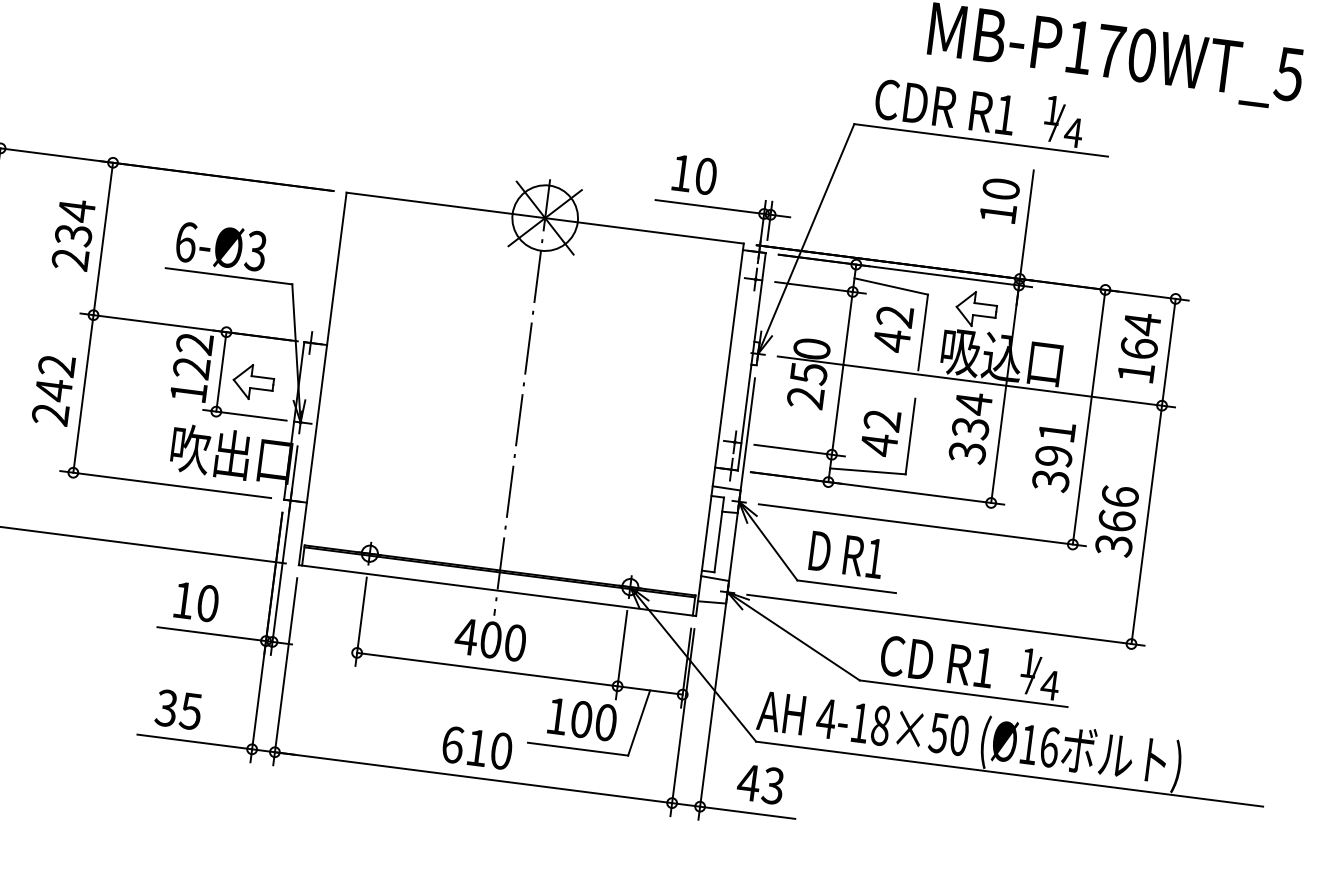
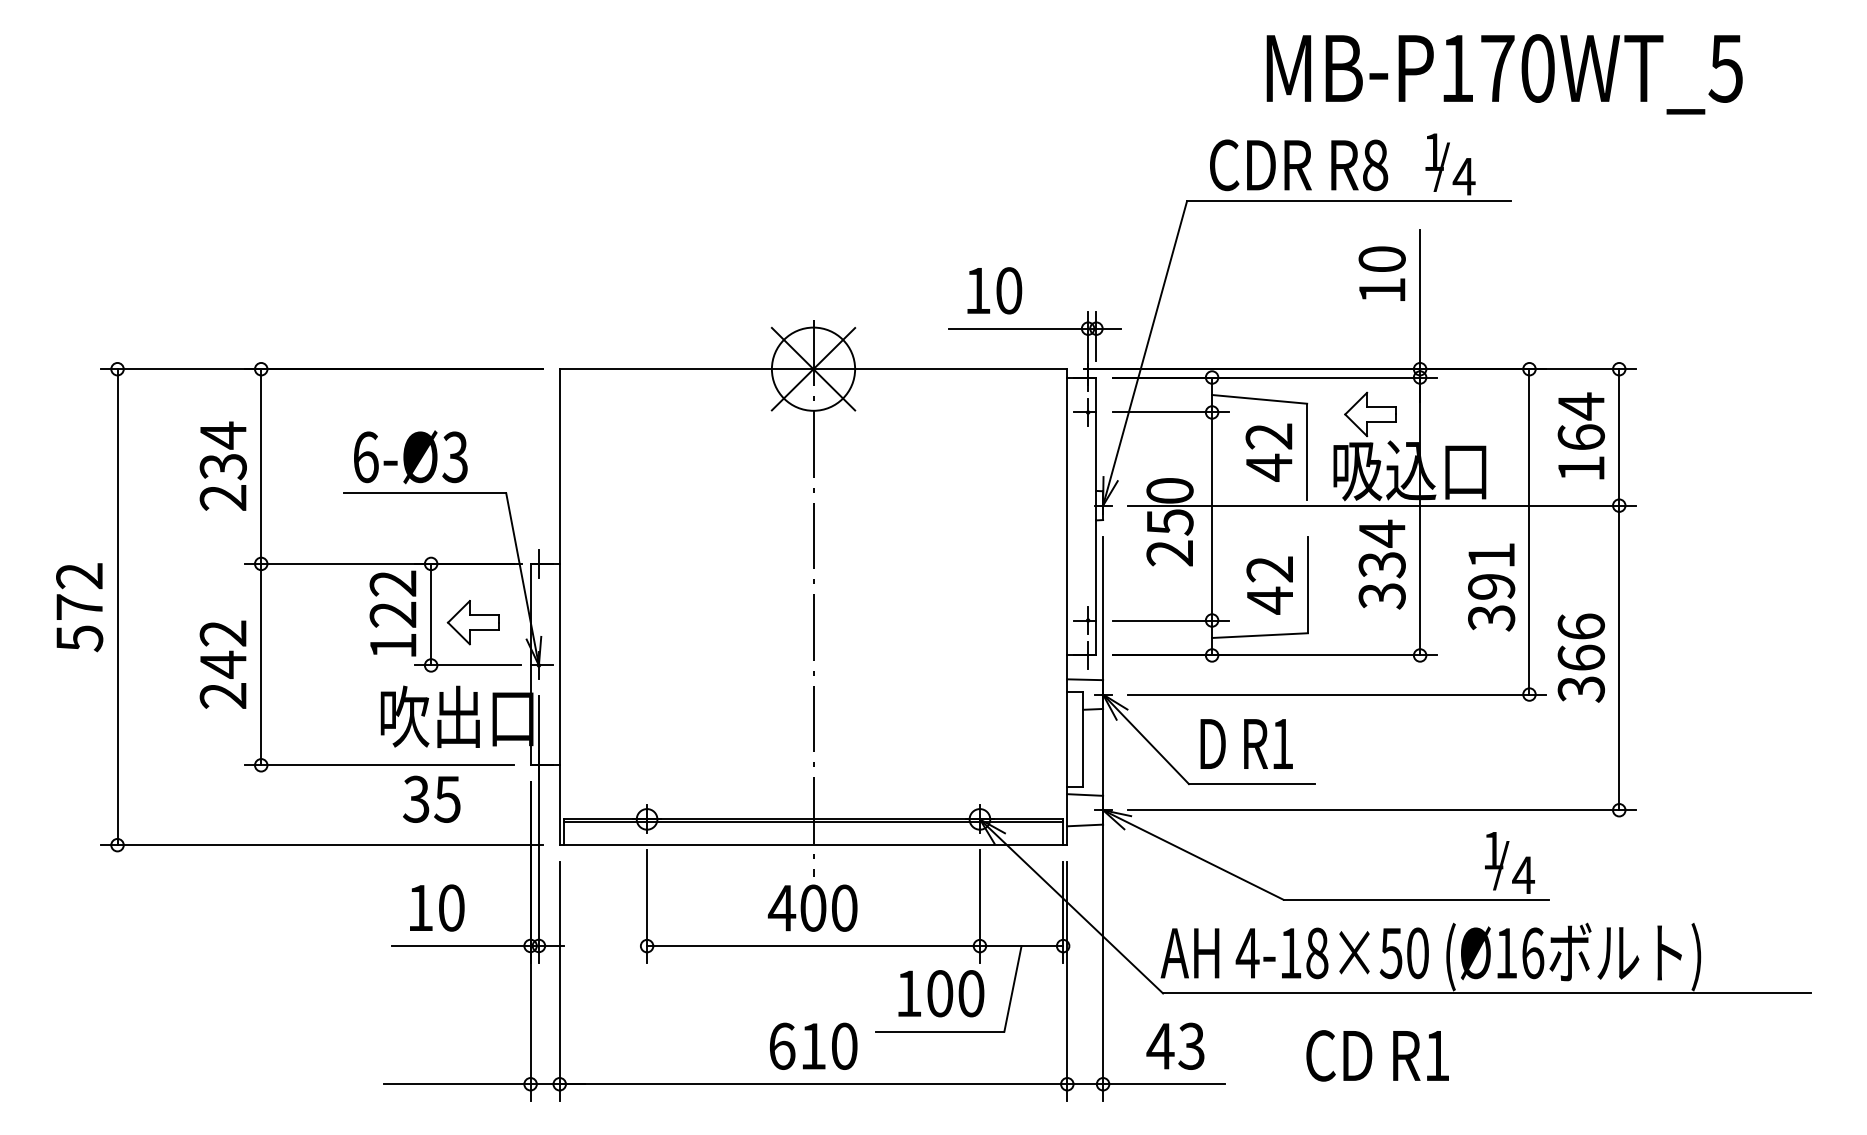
text: (1005, 115) -> (1375, 165), R1 -> R8
text: (936, 661) -> (1377, 1055), moved
text: (178, 709) -> (431, 798), moved

